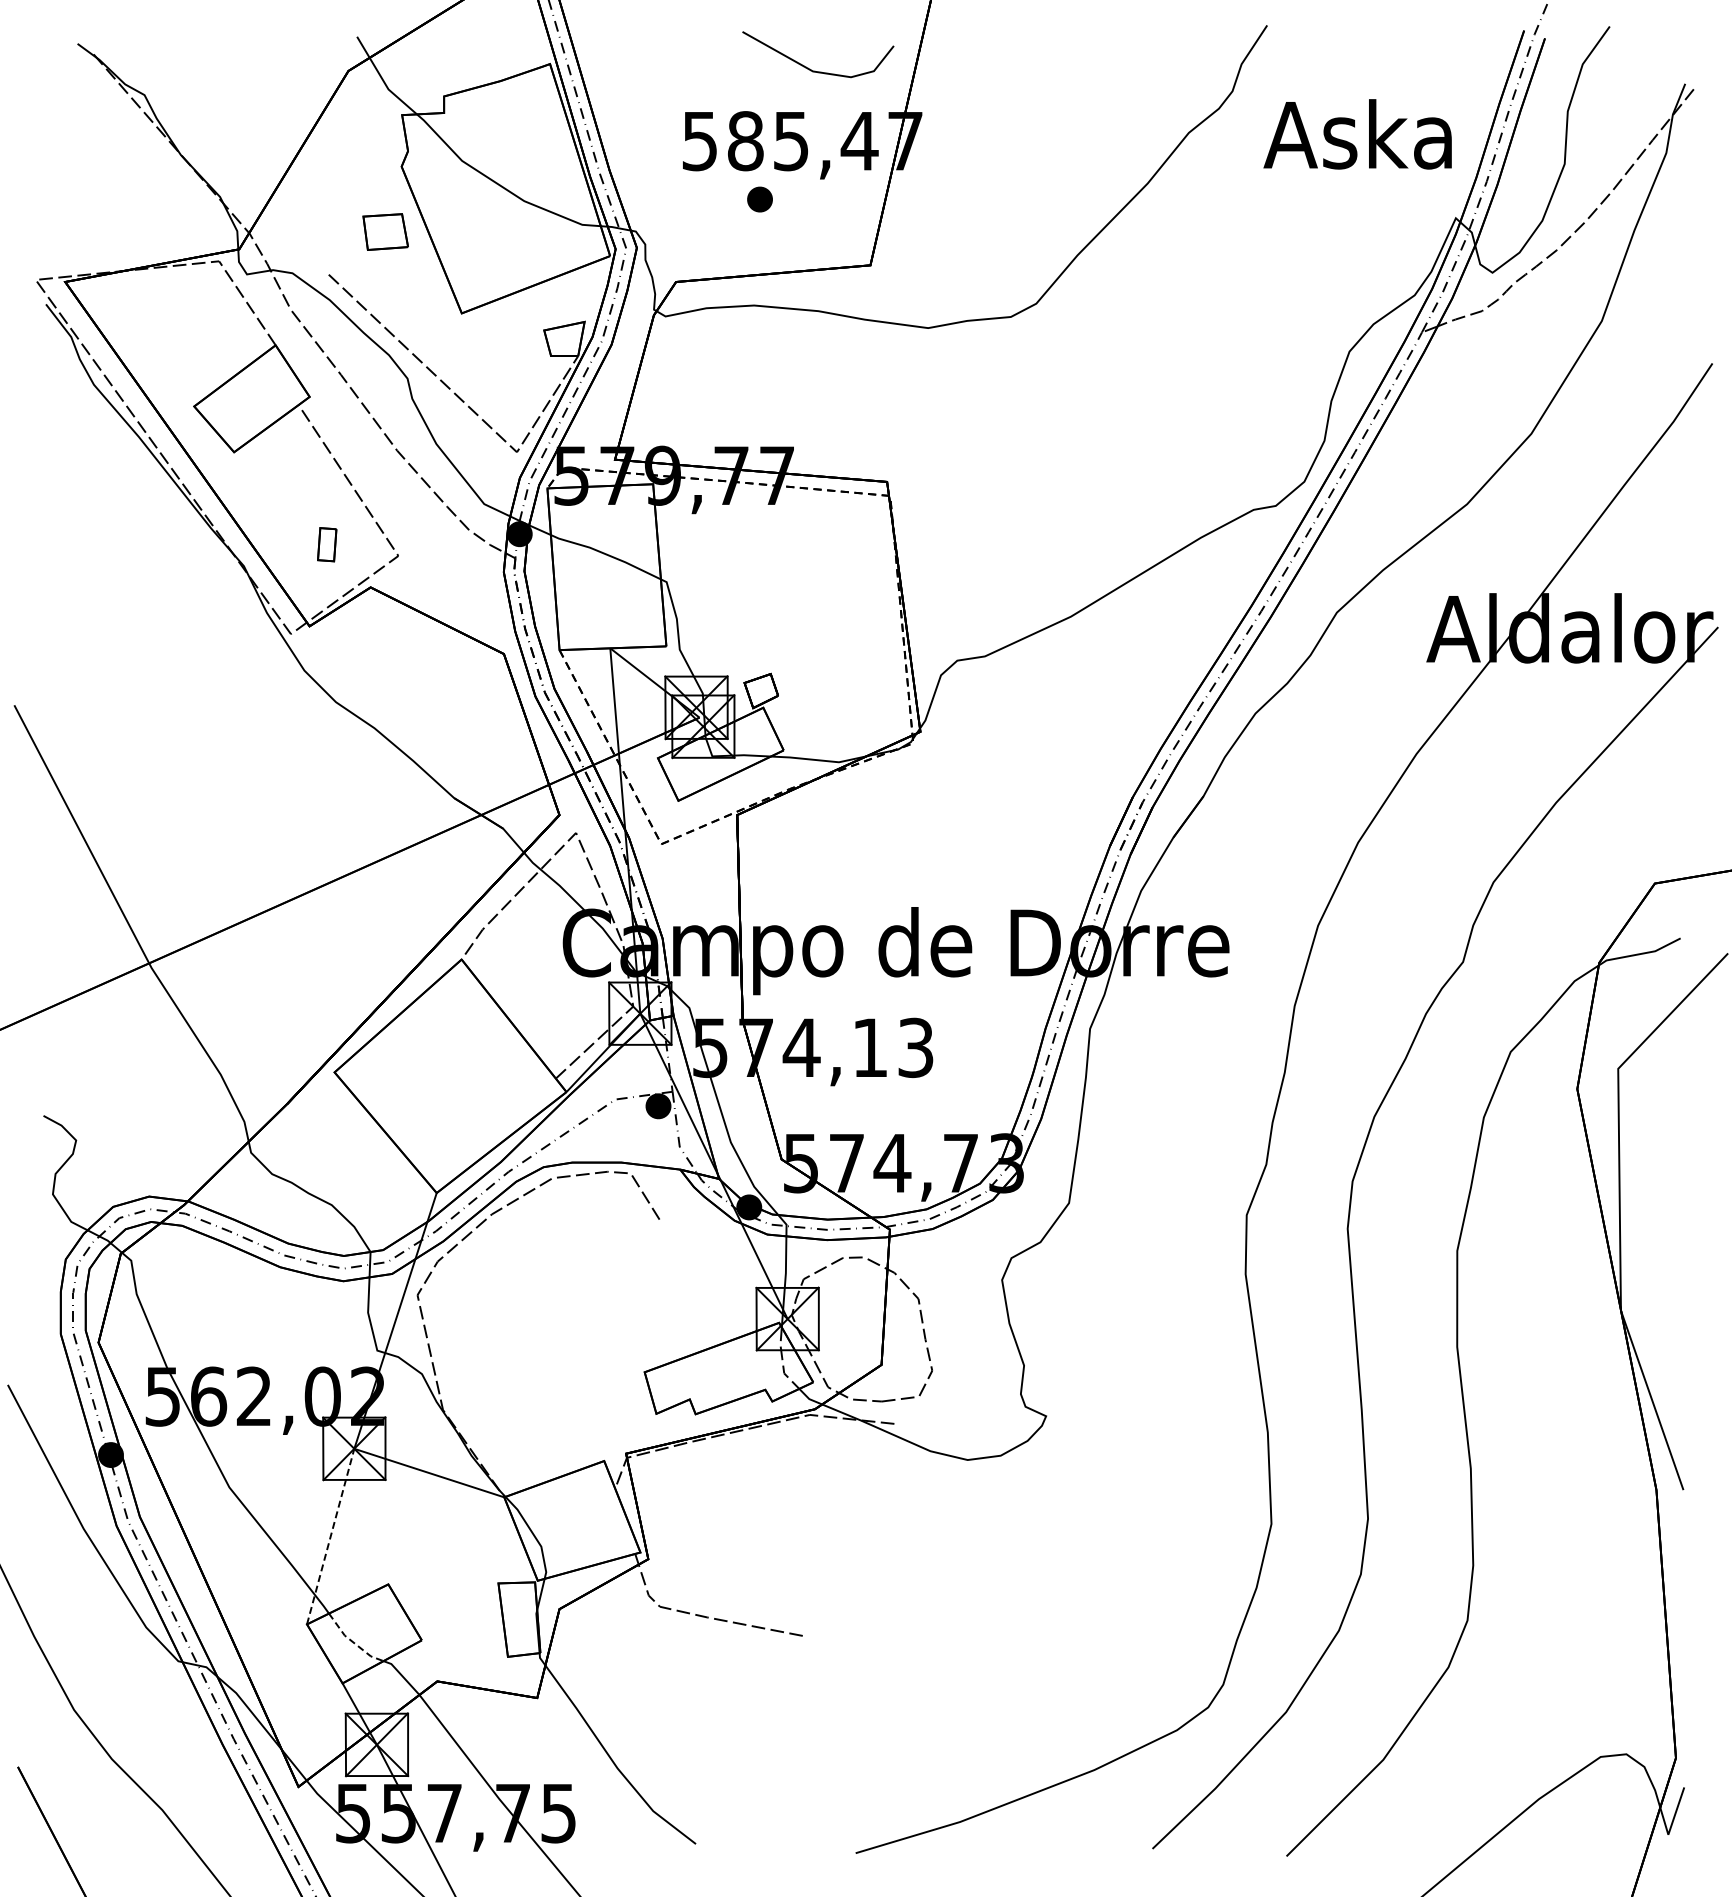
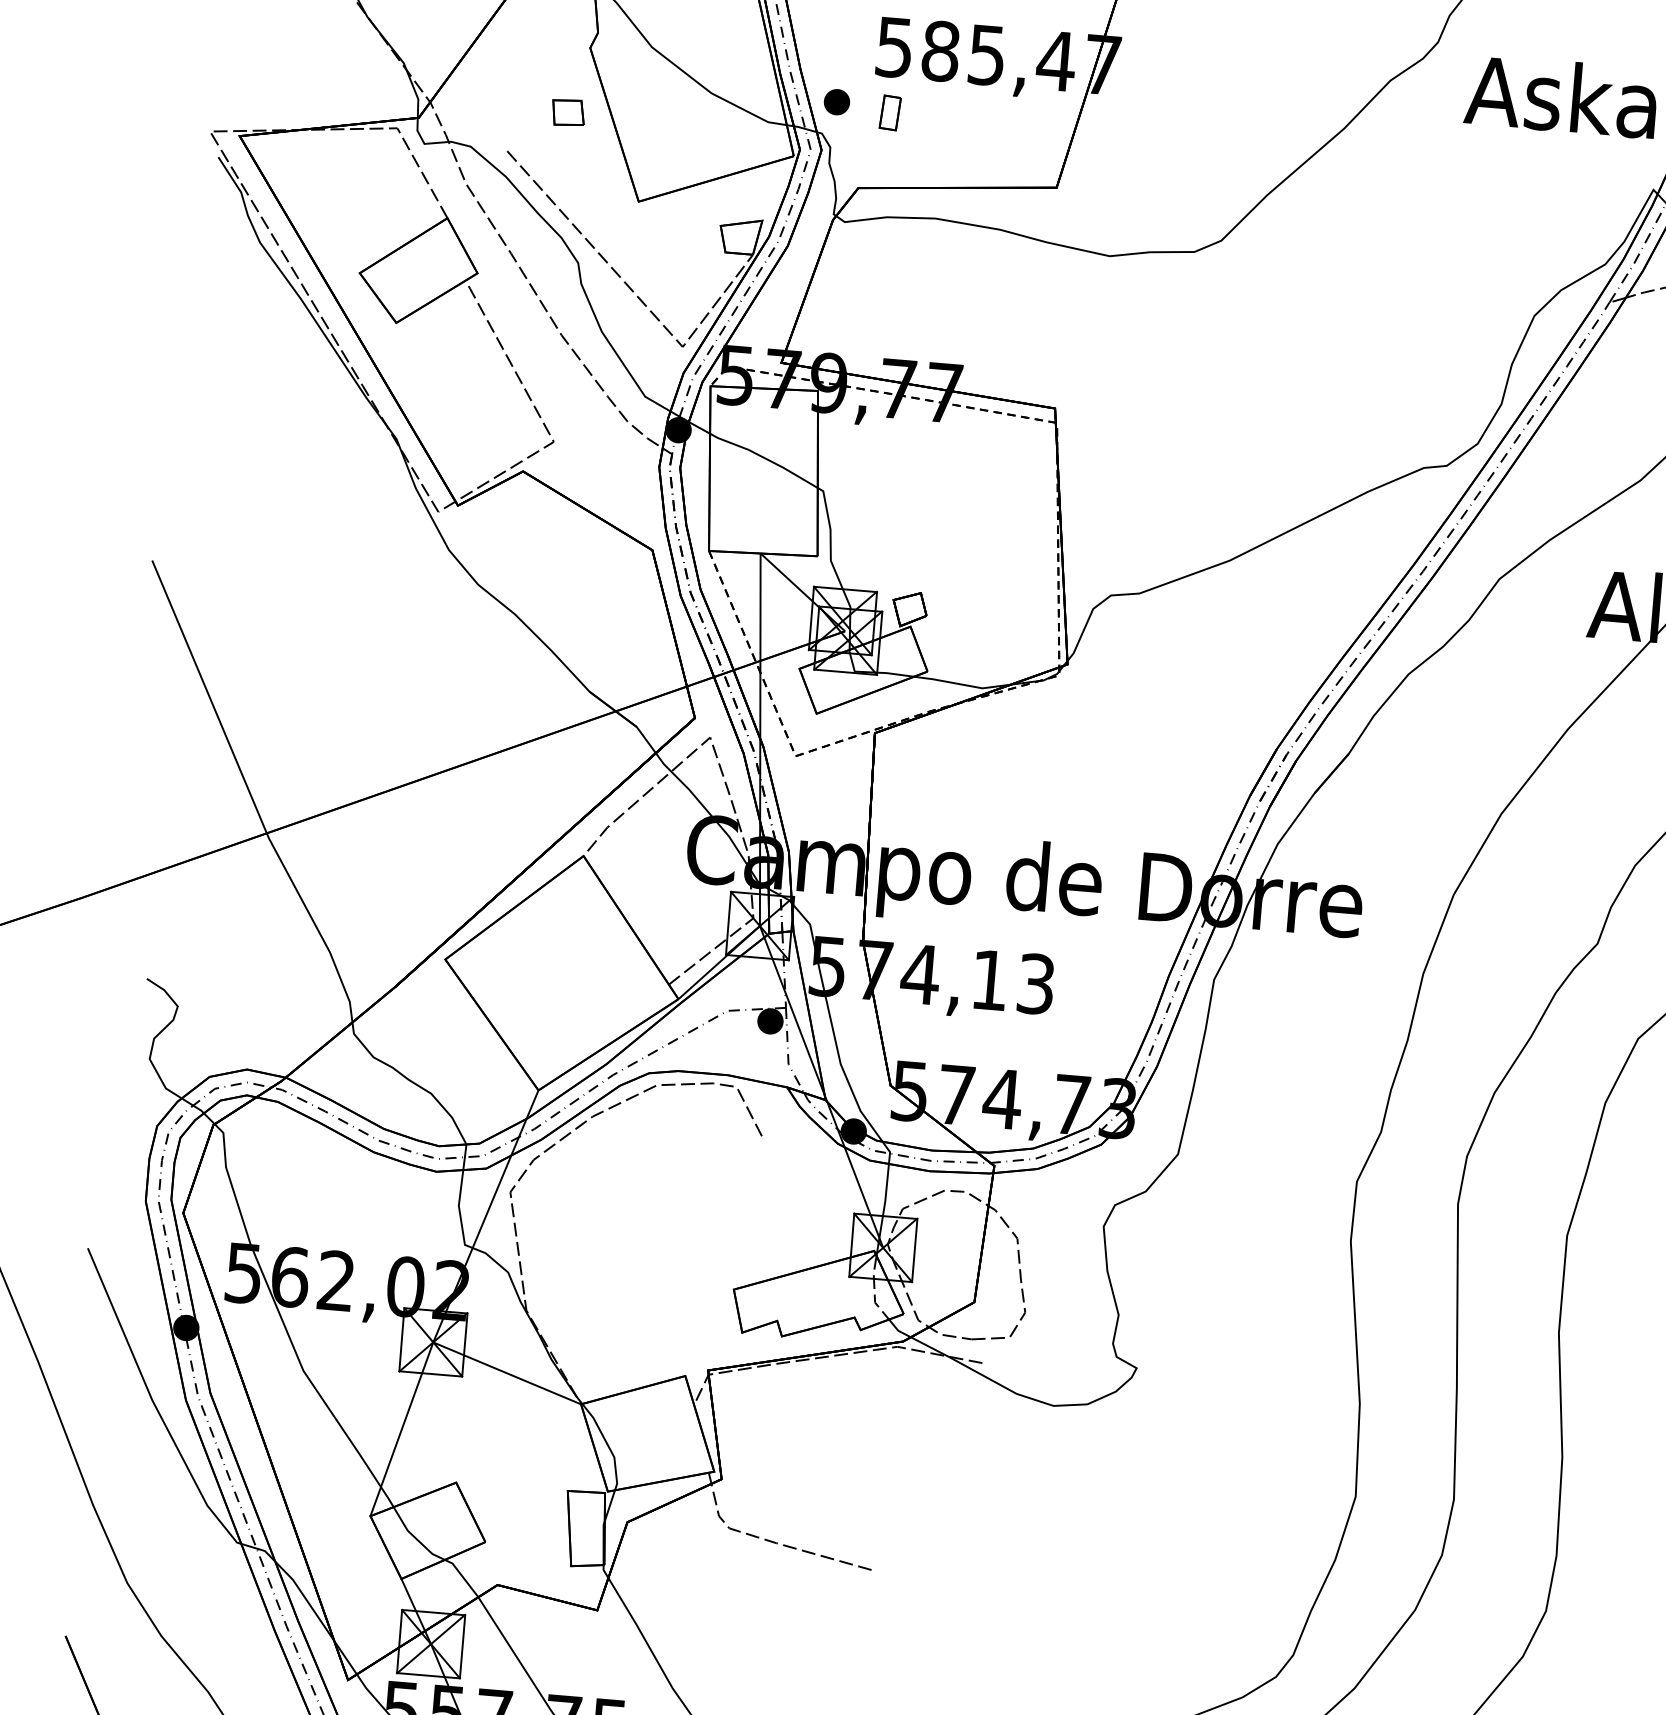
part: (759, 199) -> (836, 102), moved
part: (385, 231) -> (568, 112), size x0.71
part: (327, 544) -> (890, 112), moved
line: (330, 1536) -> (401, 1429), dashed -> solid
line: (352, 1641) -> (415, 1537), dashed -> solid

